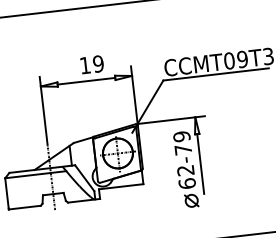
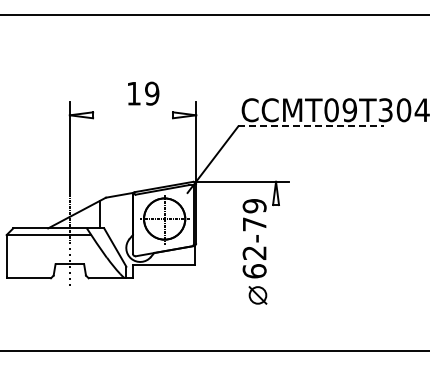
line: (216, 74) -> (311, 126), solid -> dashed
line: (86, 81) -> (132, 115), removed
line: (201, 163) -> (276, 246), removed

